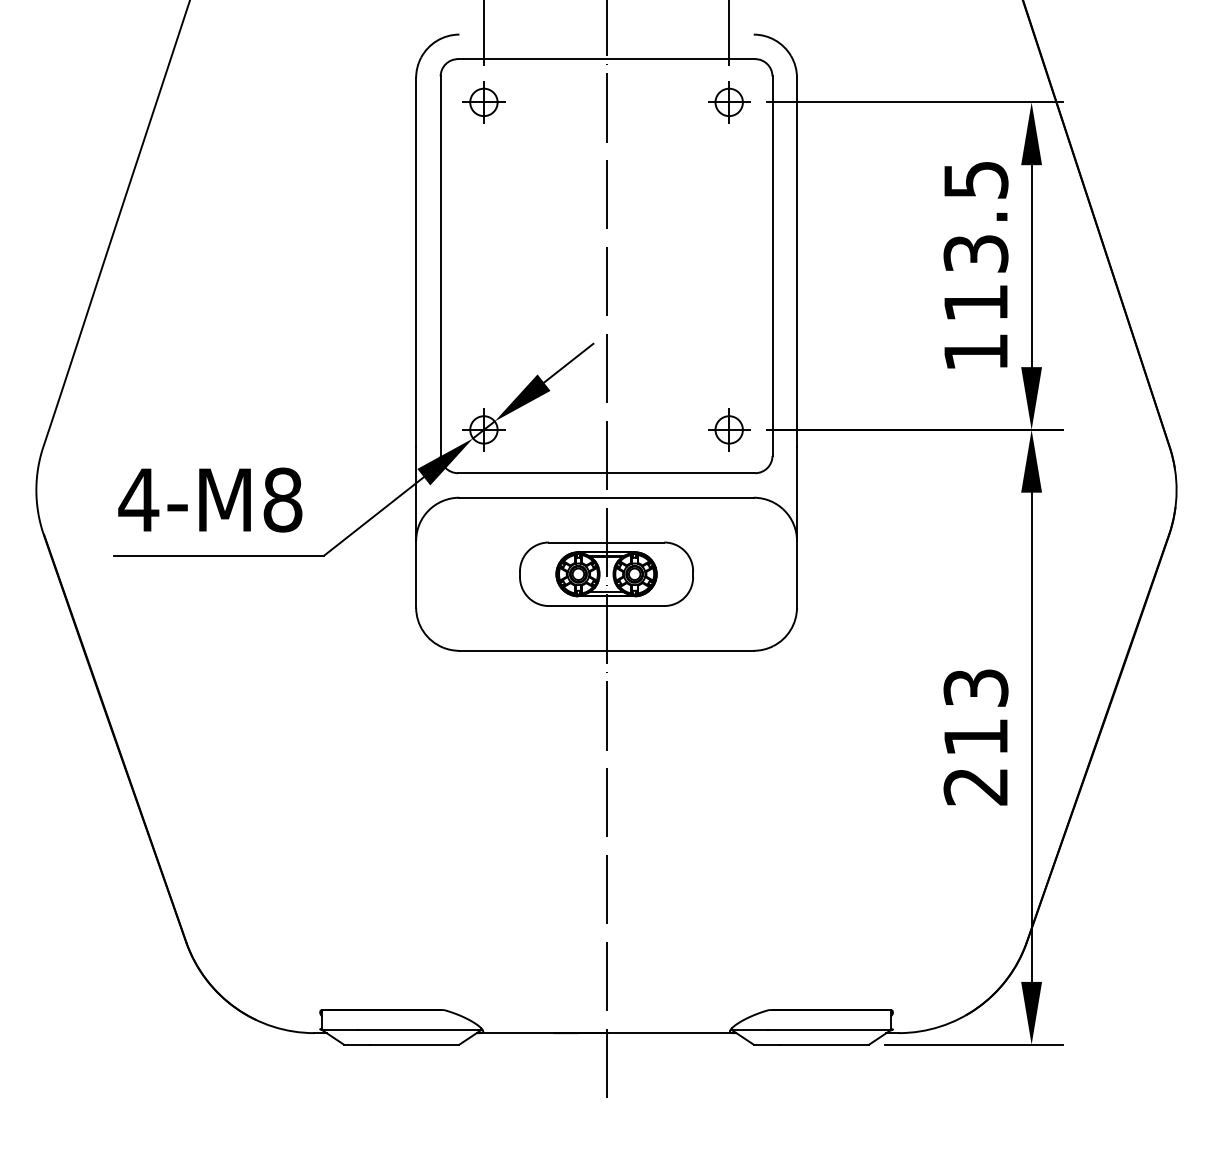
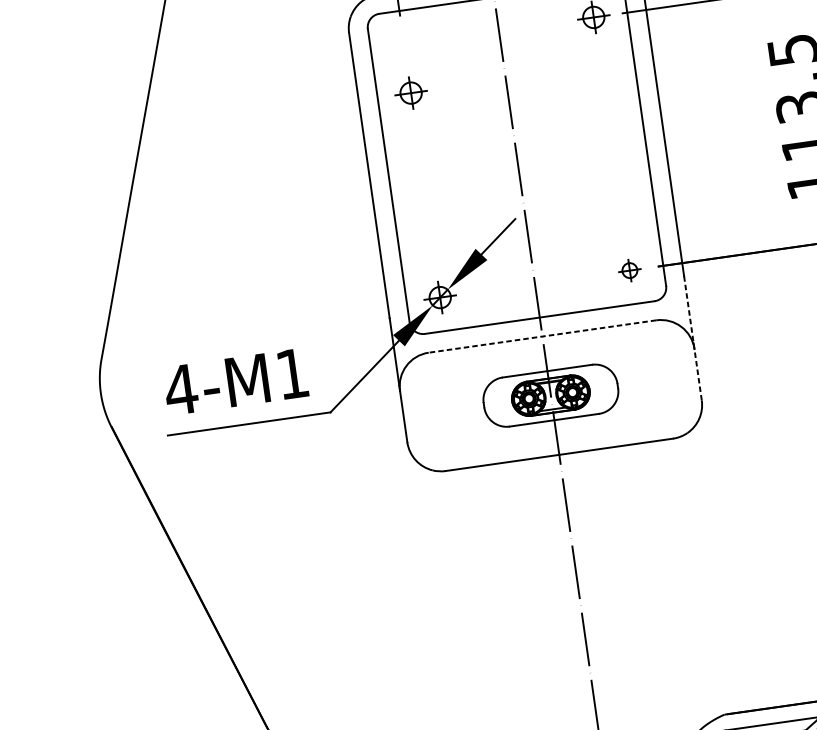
part: (483, 102) -> (410, 93), moved
part: (729, 429) -> (630, 270), size x0.7
line: (797, 490) -> (689, 309), solid -> dashed
line: (606, 497) -> (542, 336), solid -> dashed
text: (282, 499) -> (292, 373), 4-M8 -> 4-M1
line: (797, 573) -> (698, 374), solid -> dashed

